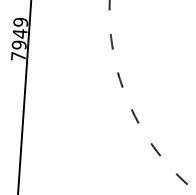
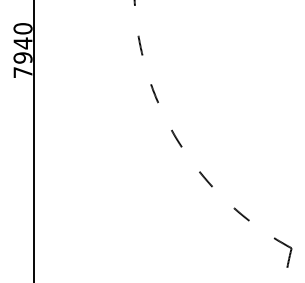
text: (20, 22) -> (22, 28), 7949 -> 7940

